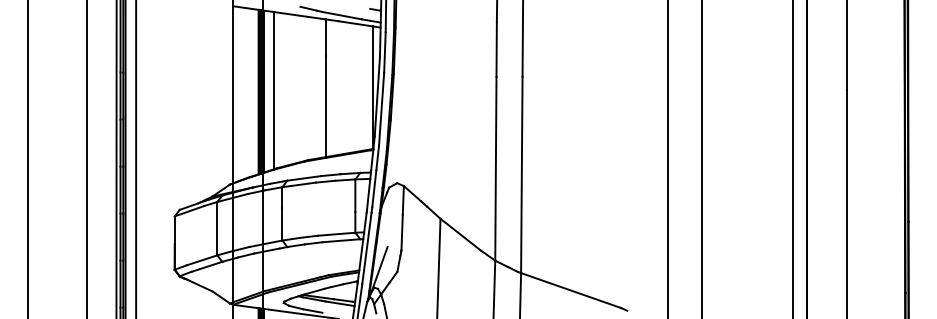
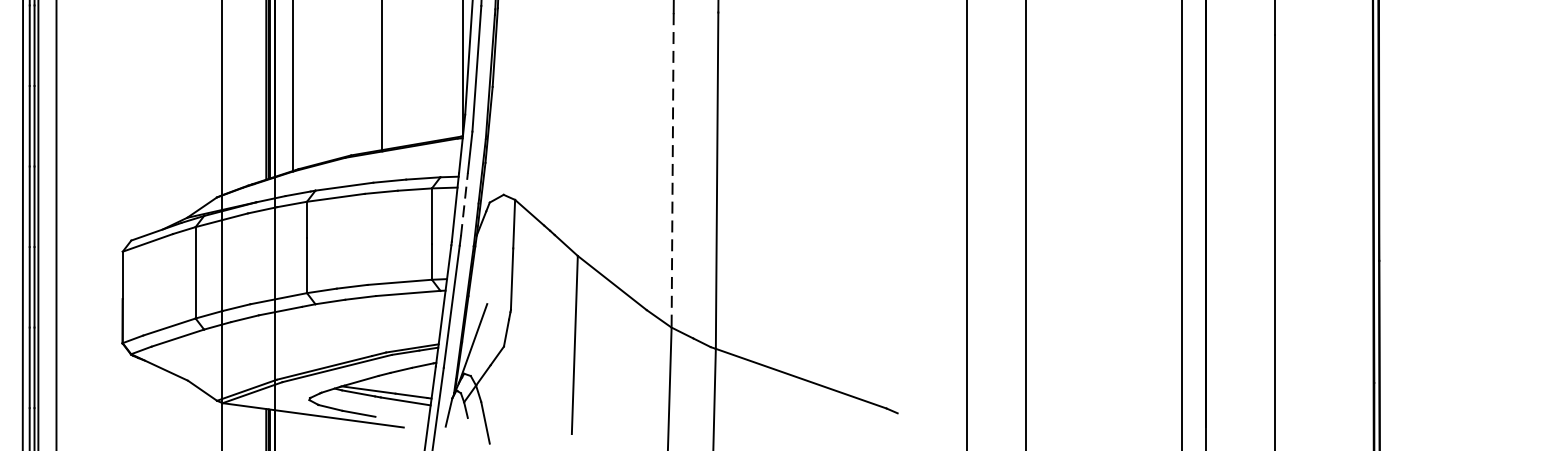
line: (495, 168) -> (672, 169), solid -> dashed
line: (374, 188) -> (464, 203), solid -> dashed

